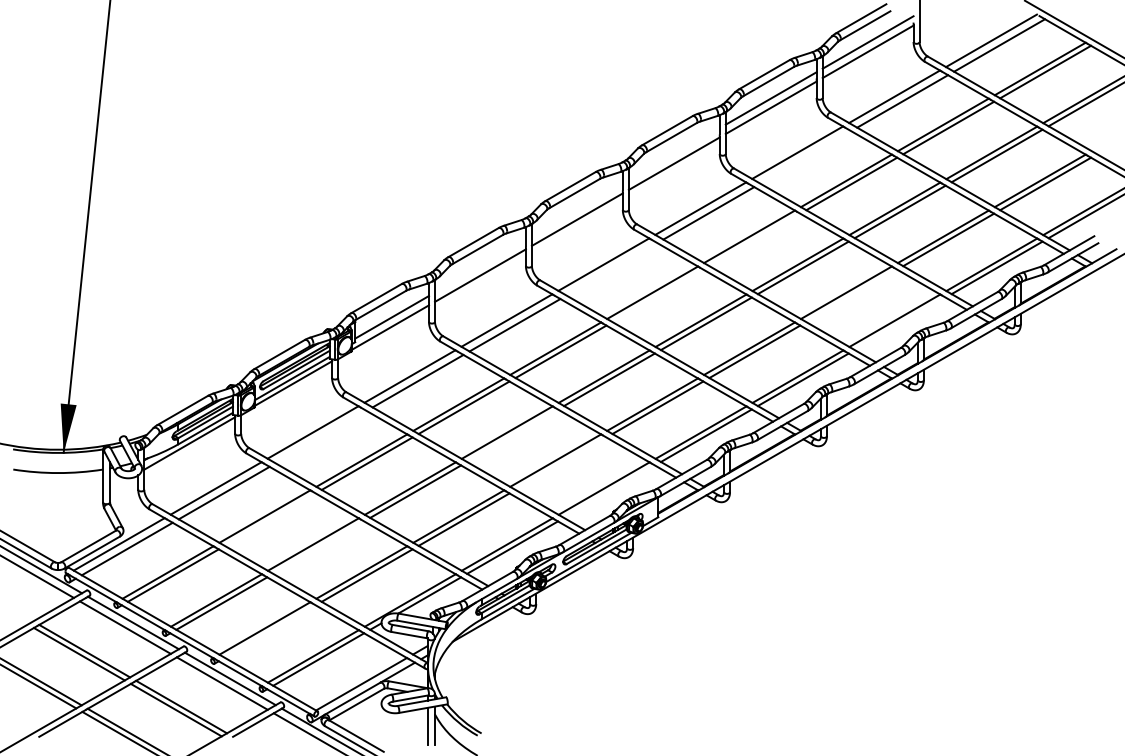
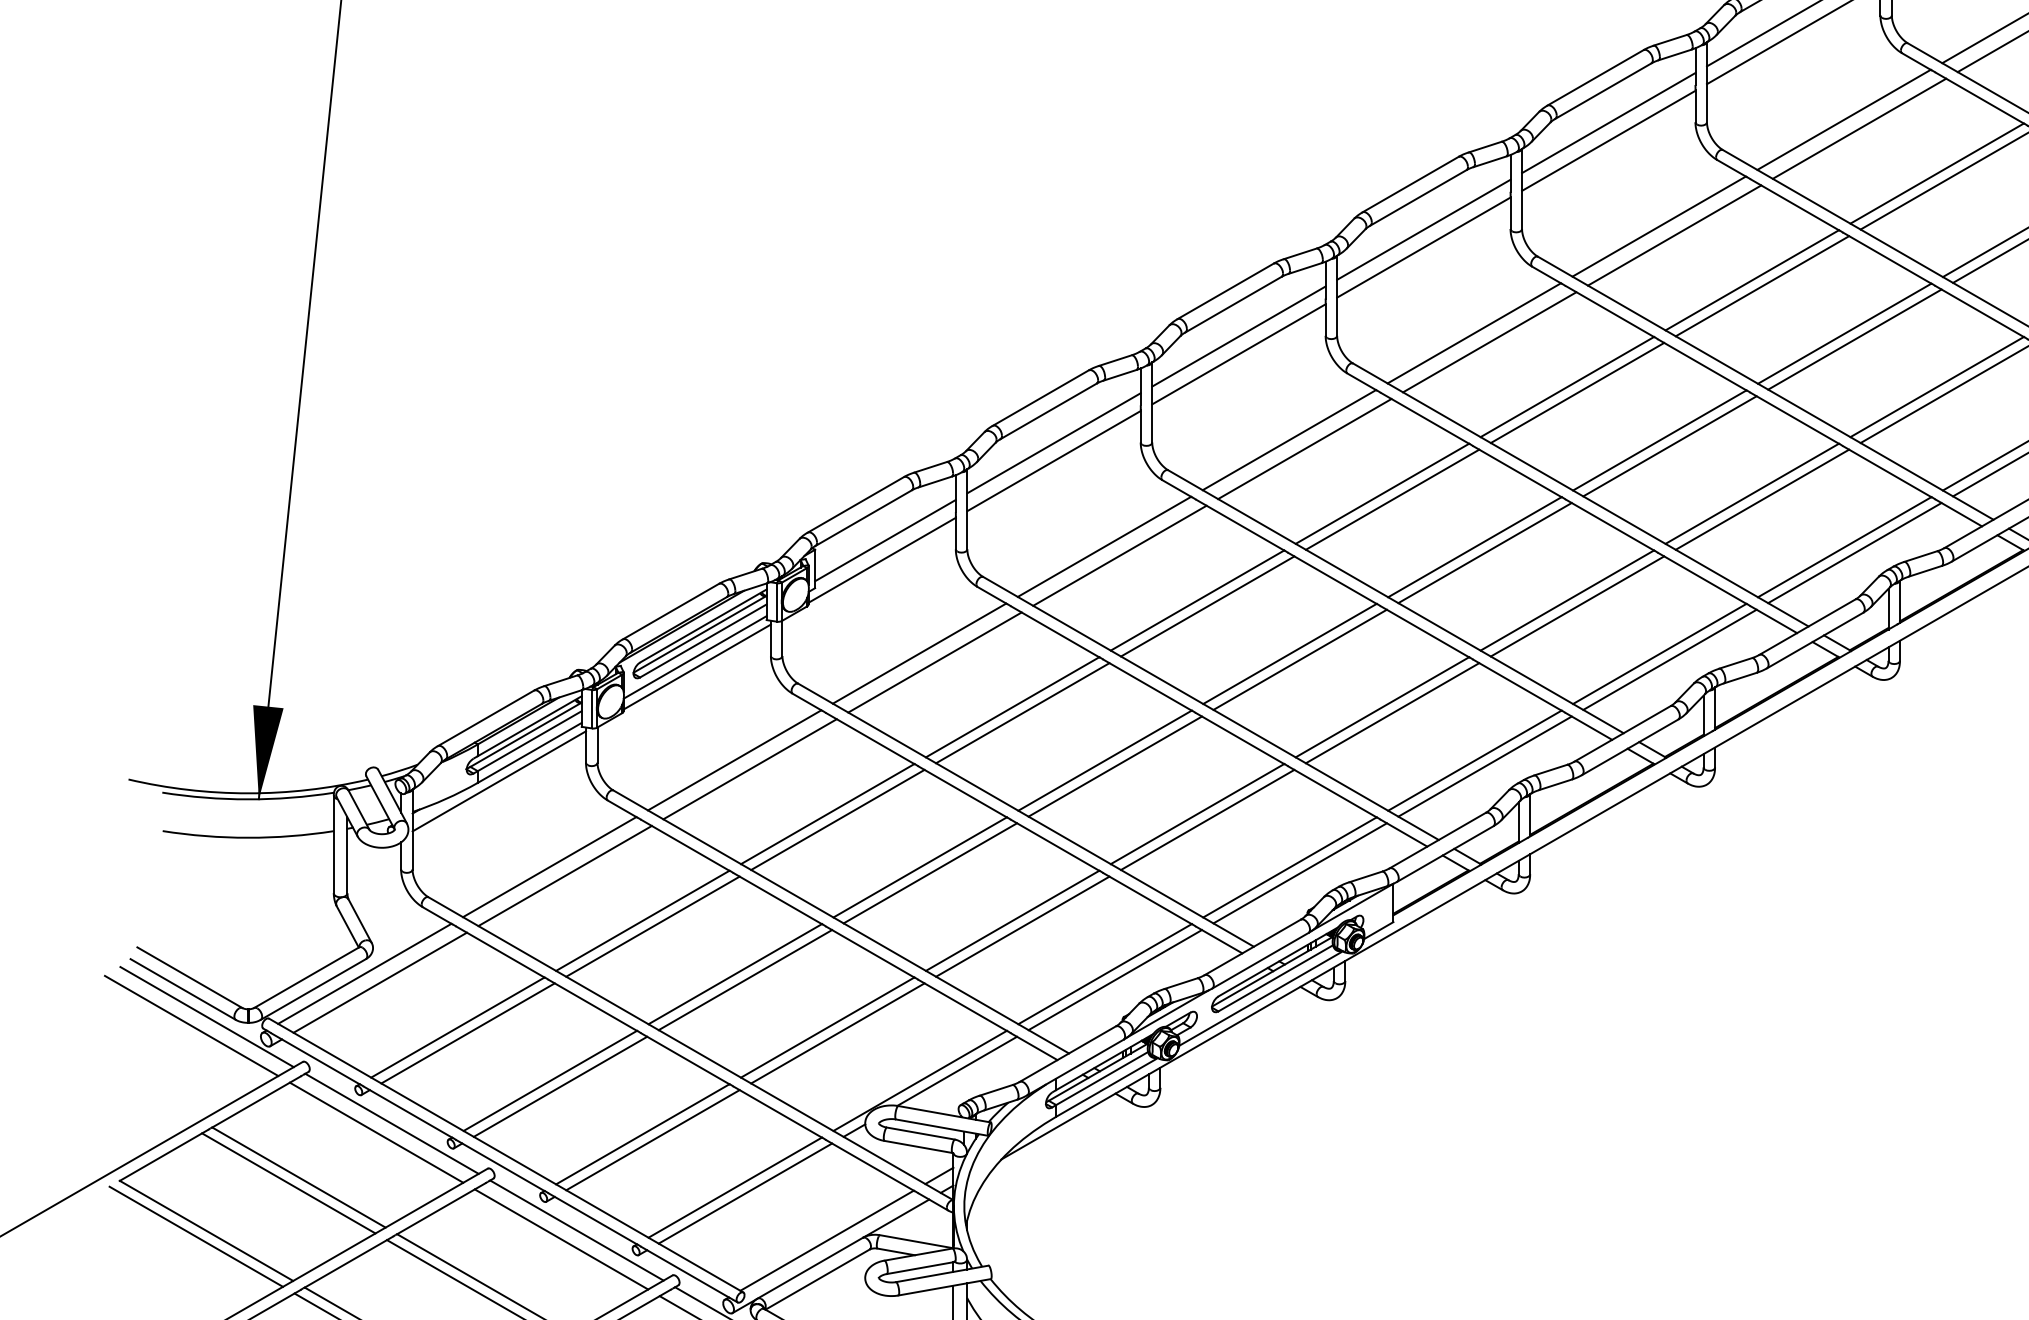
line: (673, 154) -> (1422, 229), added
line: (805, 157) -> (1674, 235), added
line: (576, 210) -> (1237, 336), added
line: (754, 239) -> (1576, 392), added
line: (480, 266) -> (1054, 443), added
line: (611, 269) -> (1304, 449), added
line: (657, 295) -> (1391, 499), added
line: (851, 295) -> (1761, 499), added
line: (899, 323) -> (1853, 552), added
line: (512, 435) -> (1115, 766), added
line: (320, 436) -> (748, 768), added
line: (560, 463) -> (1206, 819), added
line: (609, 491) -> (1300, 872), added
line: (269, 519) -> (651, 926), added
line: (318, 547) -> (745, 979), added
line: (269, 631) -> (651, 1140), added

